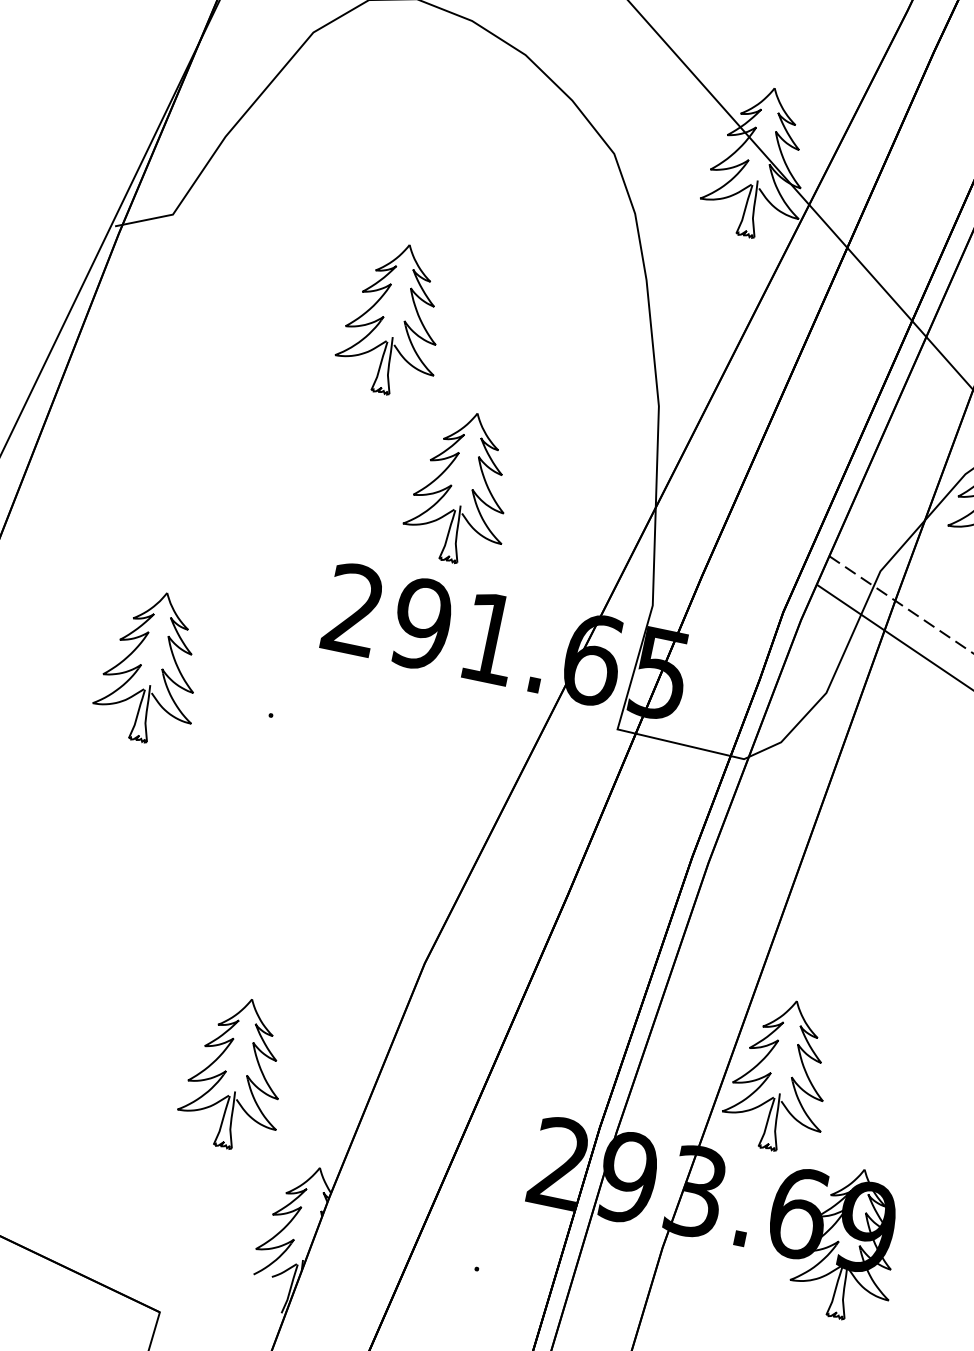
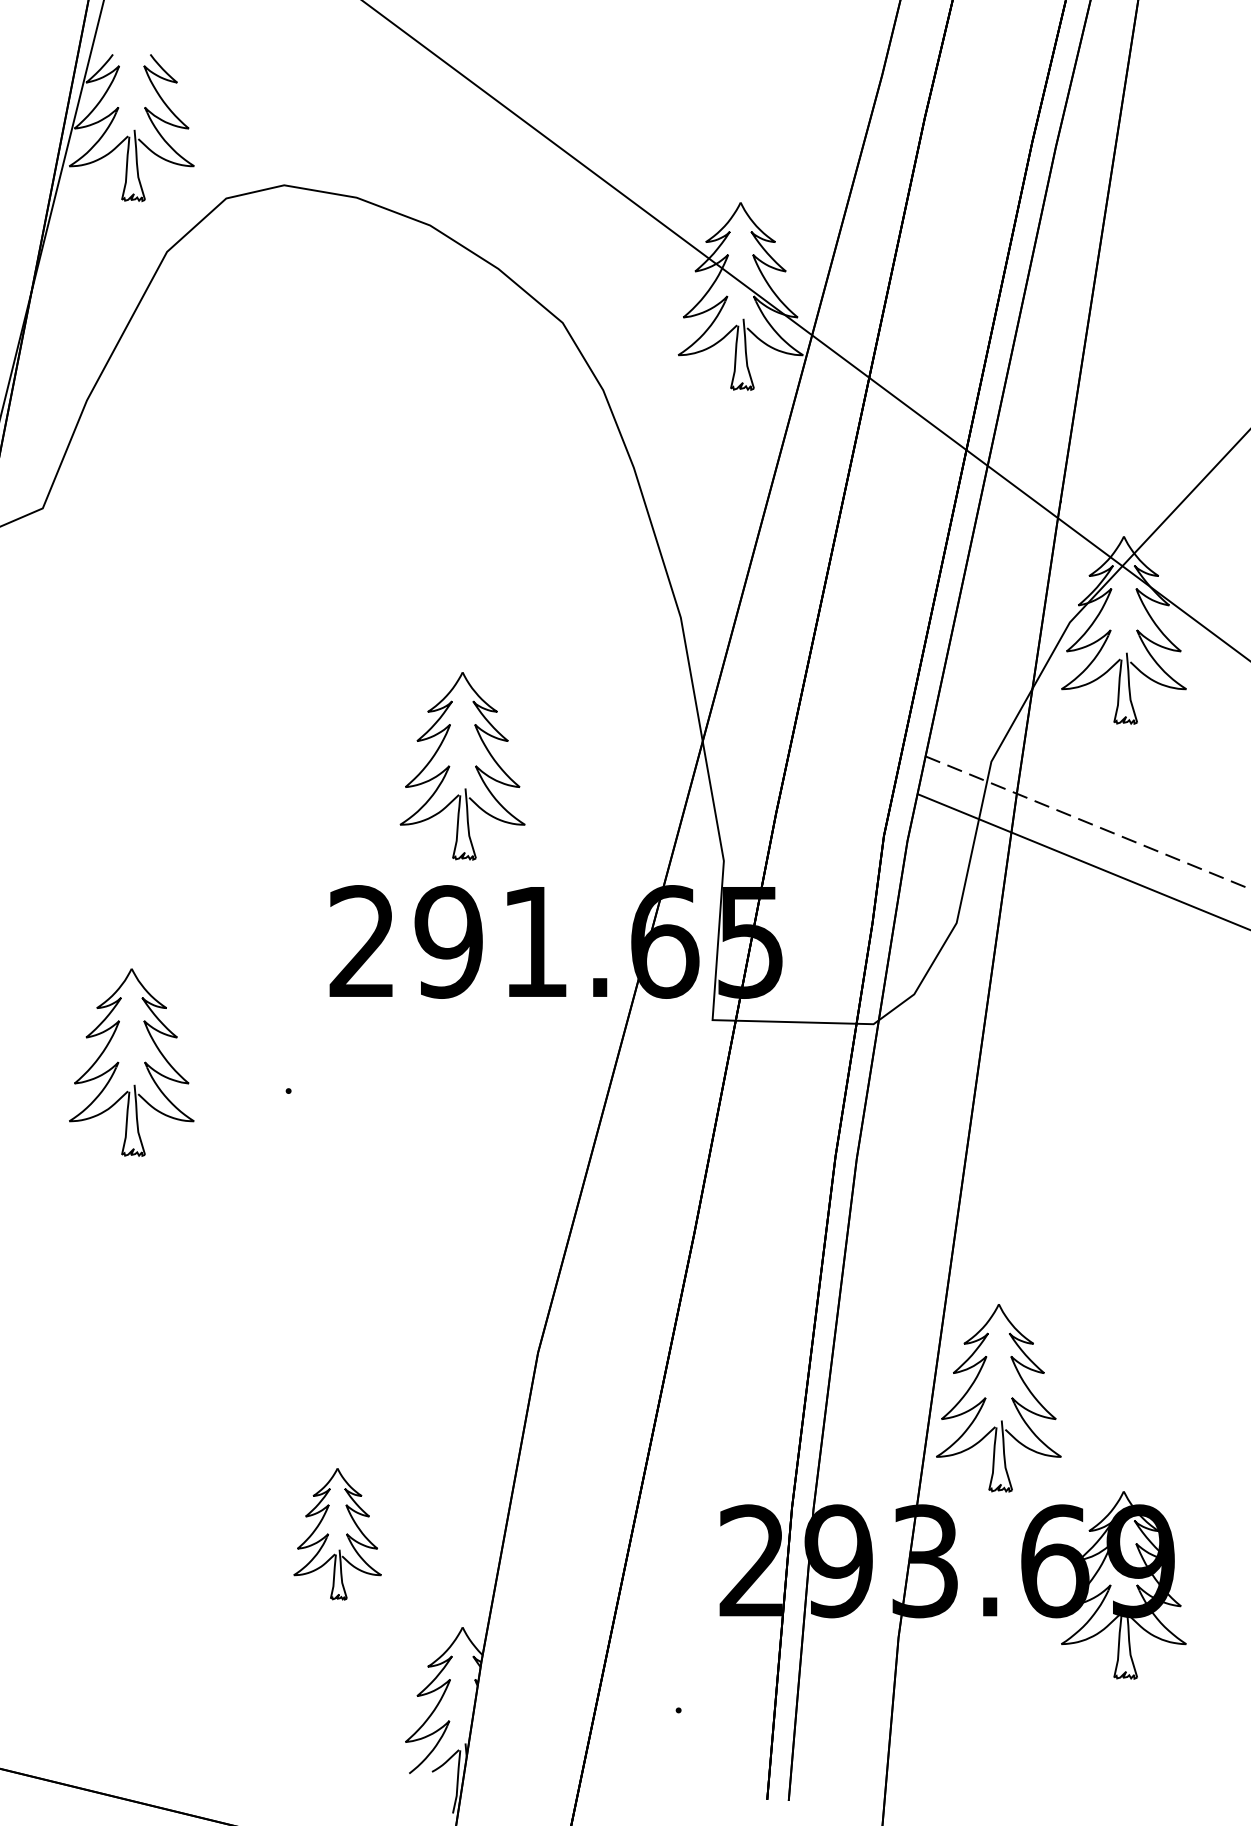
part: (384, 317) -> (325, 579), removed
part: (236, 1073) -> (337, 1534), size x0.7

